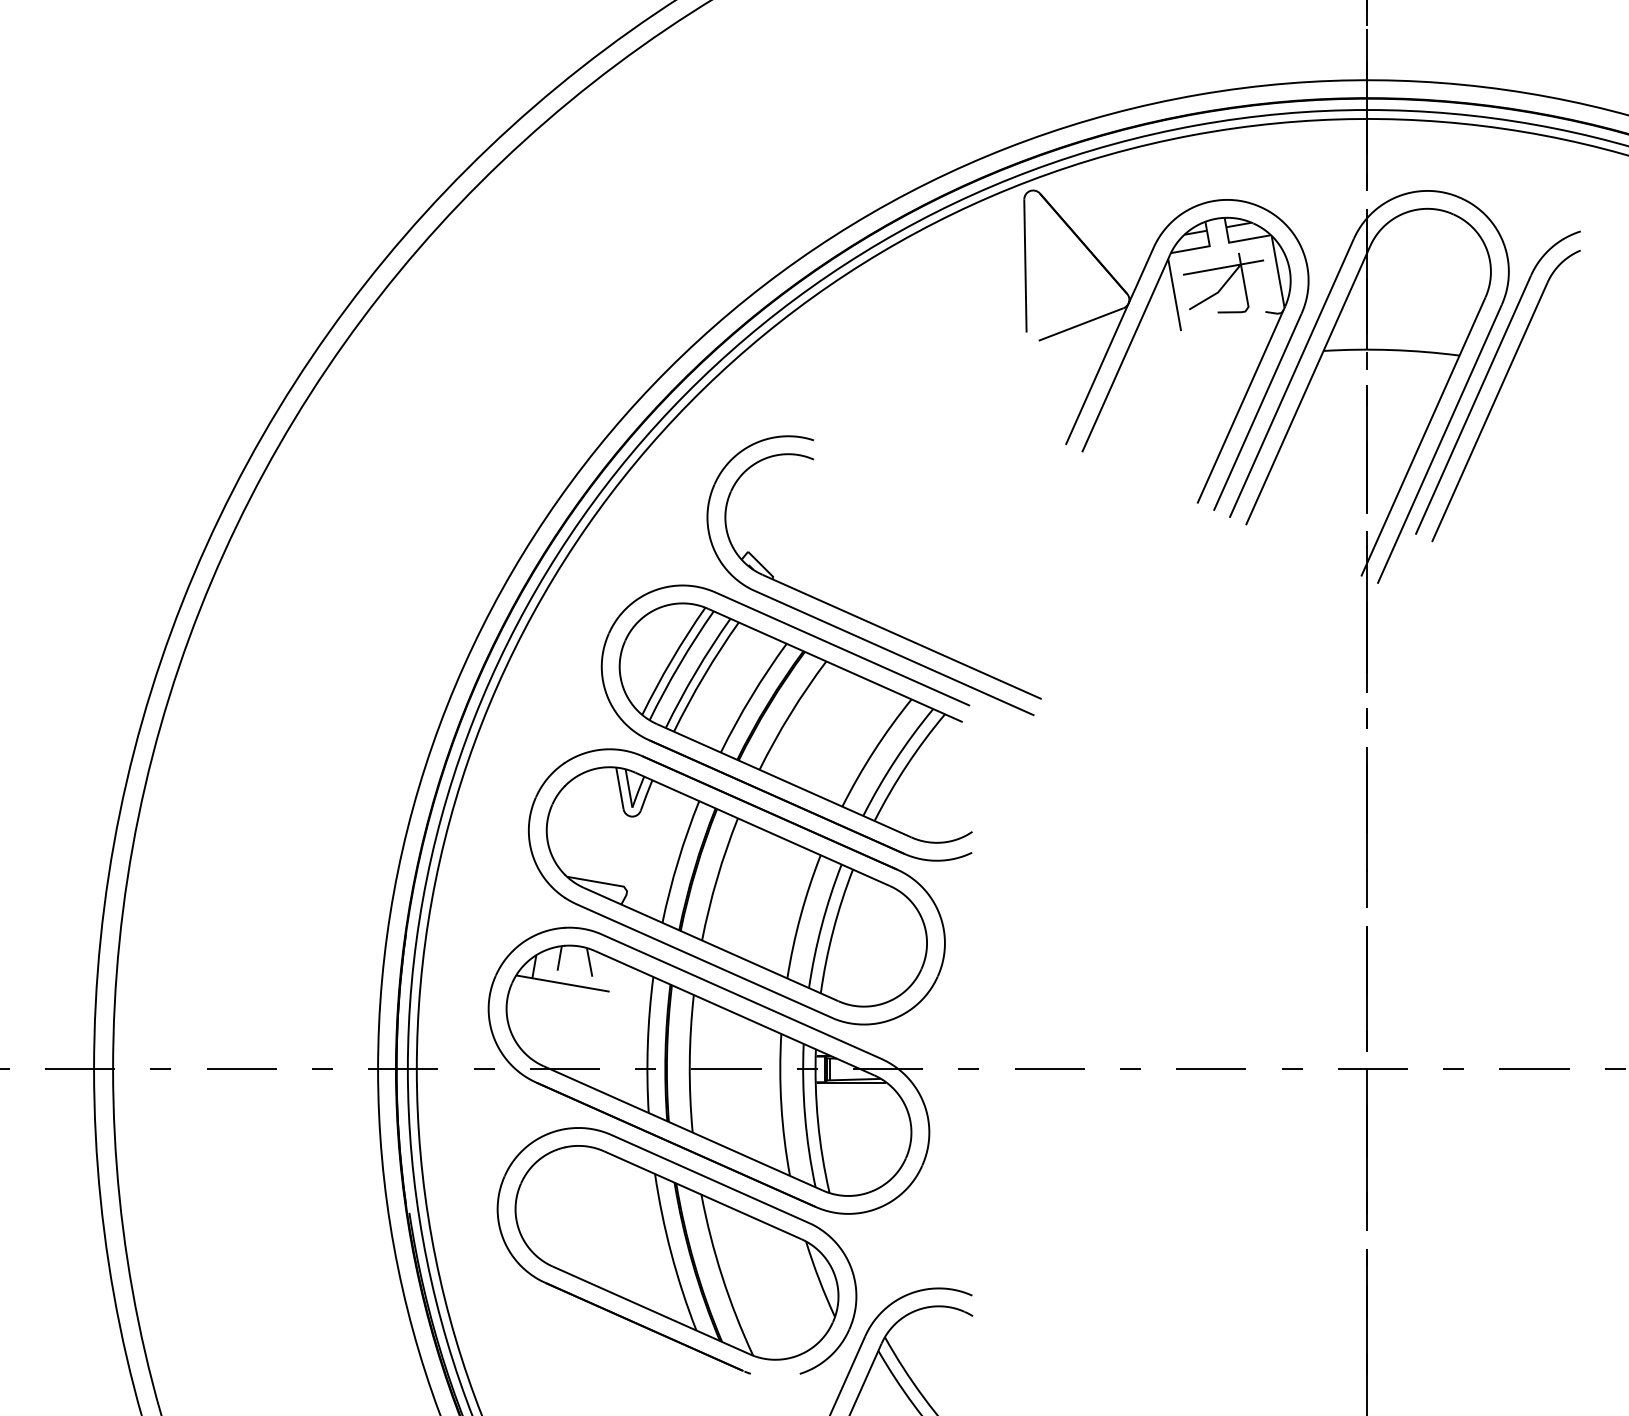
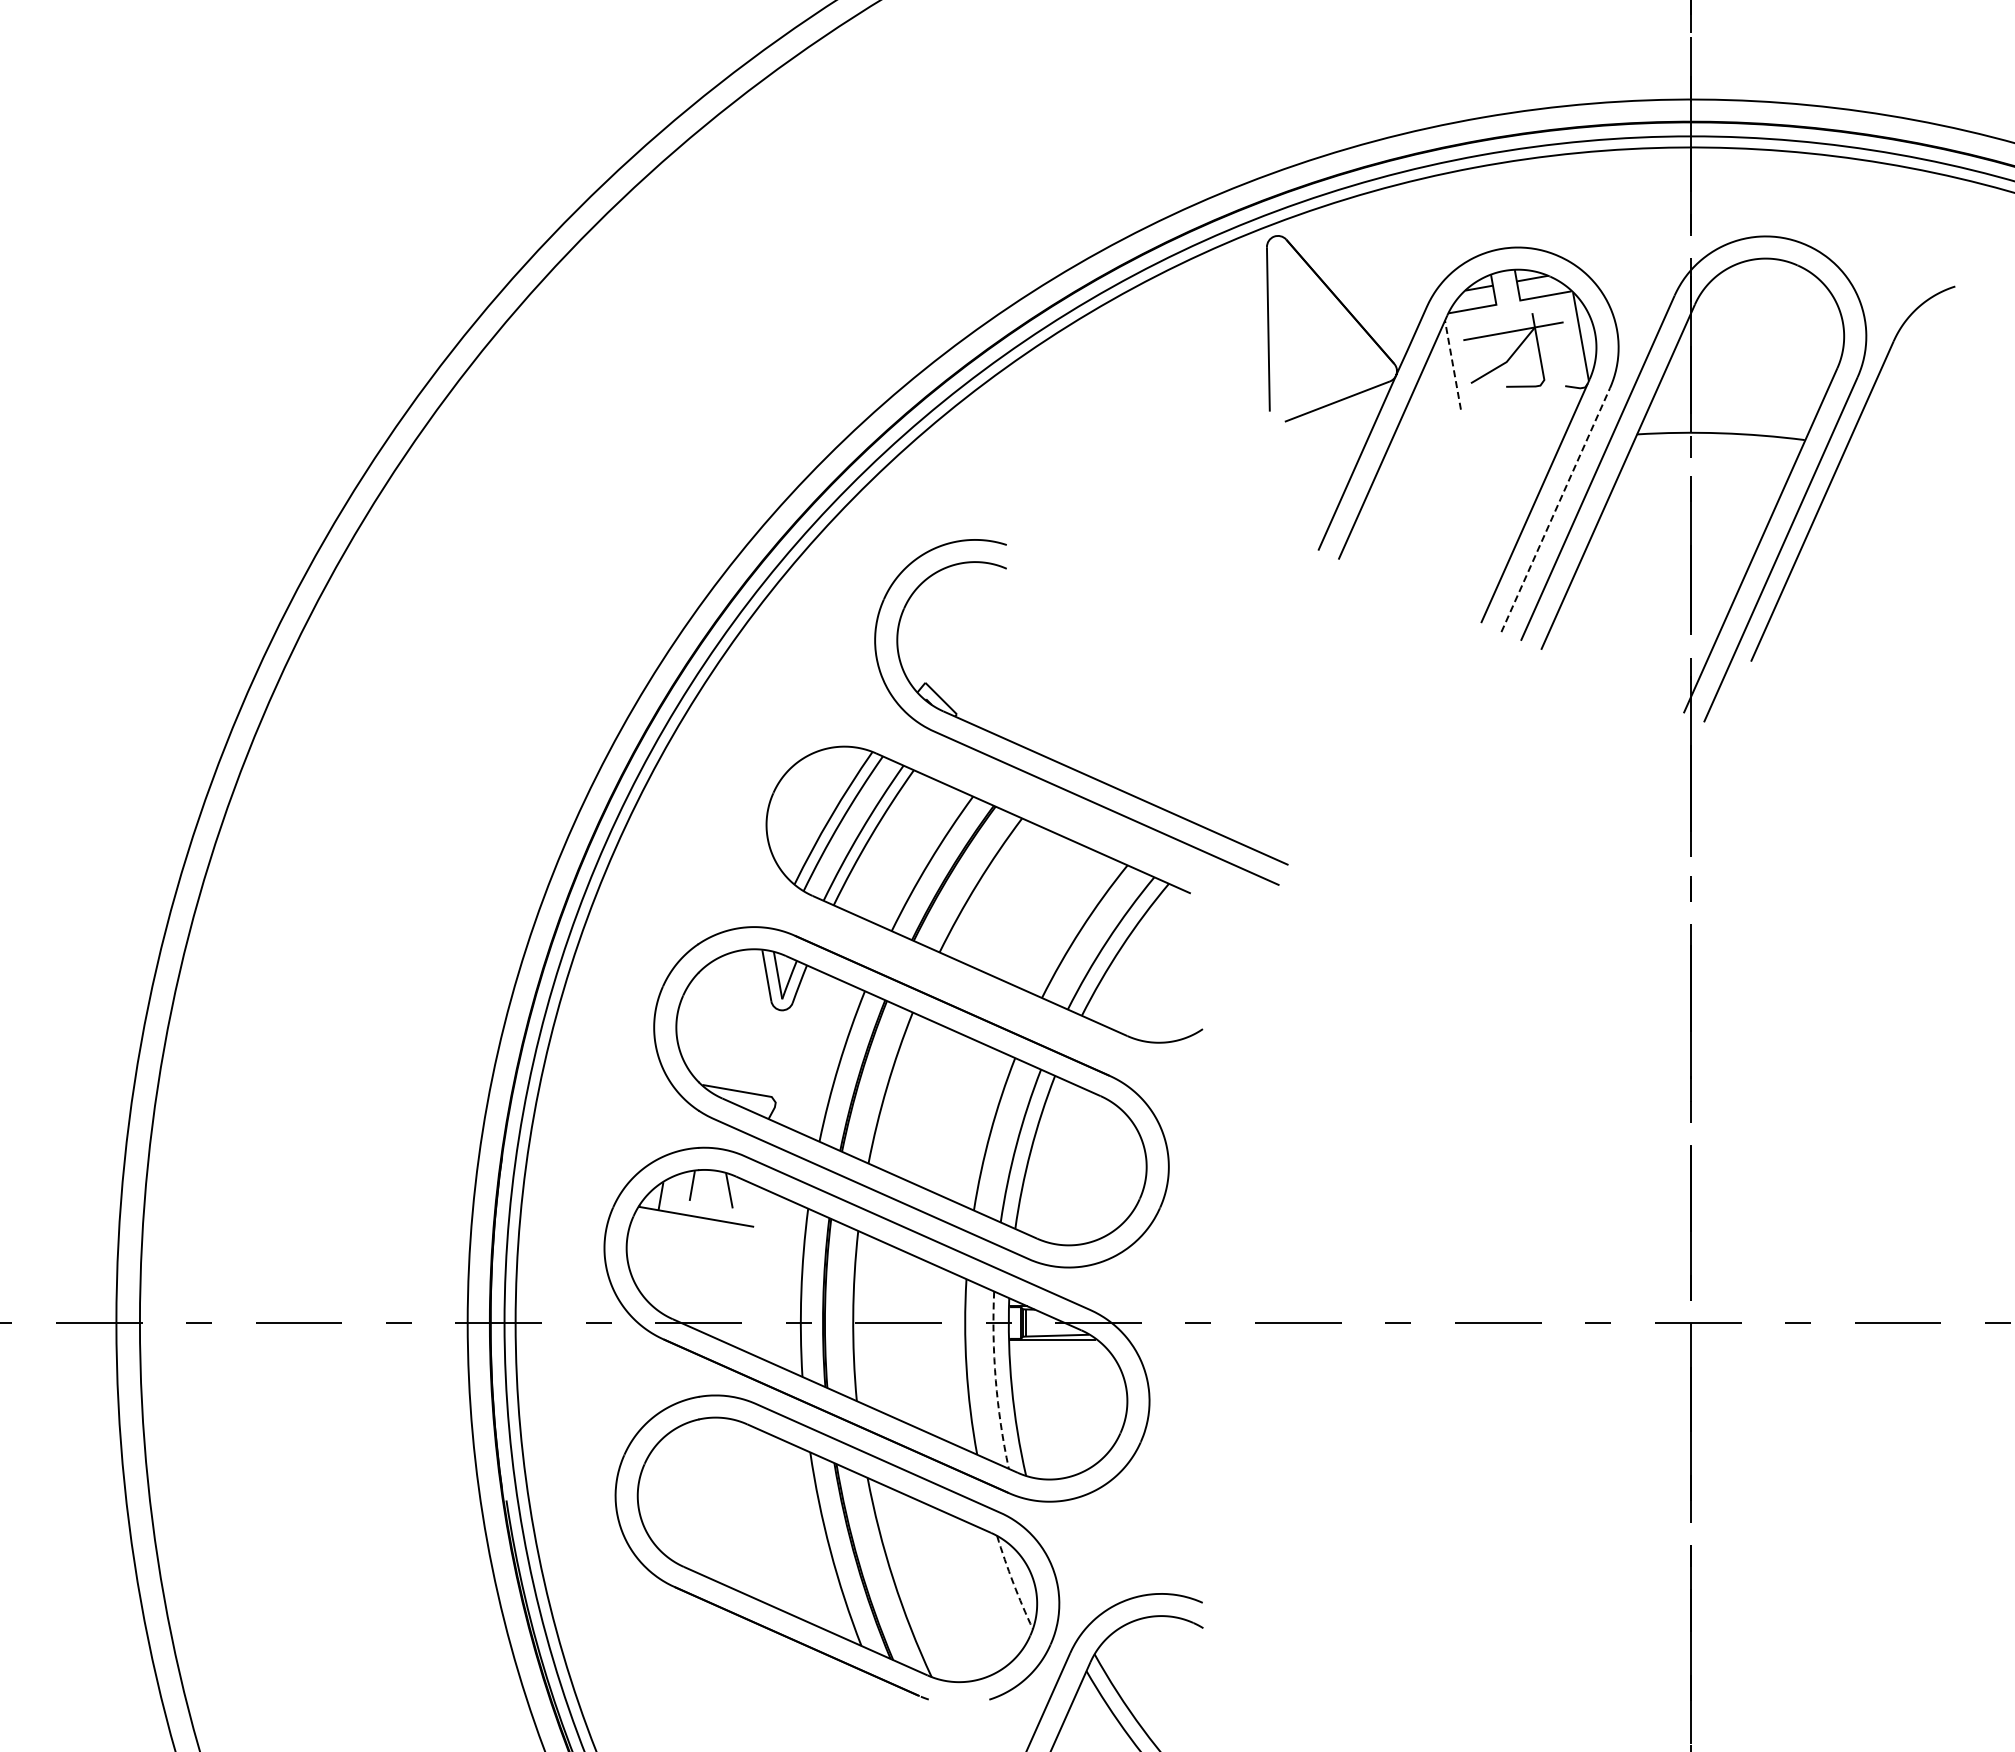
line: (1174, 294) -> (1452, 364), solid -> dashed
part: (1499, 393) -> (1854, 486), removed
line: (1257, 411) -> (1555, 509), solid -> dashed
part: (754, 786) -> (933, 972), removed
arc: (804, 1115) -> (995, 1380), solid -> dashed
arc: (819, 1280) -> (1013, 1583), solid -> dashed

